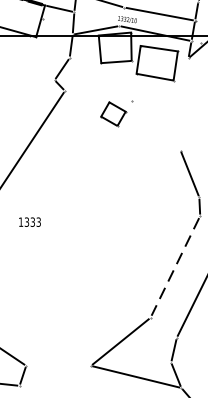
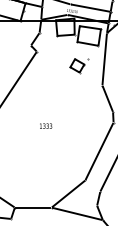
line: (184, 104) -> (104, 59), added
part: (117, 115) -> (79, 66), moved
text: (30, 221) -> (46, 125), moved
line: (175, 266) -> (99, 151), dashed -> solid
line: (59, 365) -> (33, 207), added

